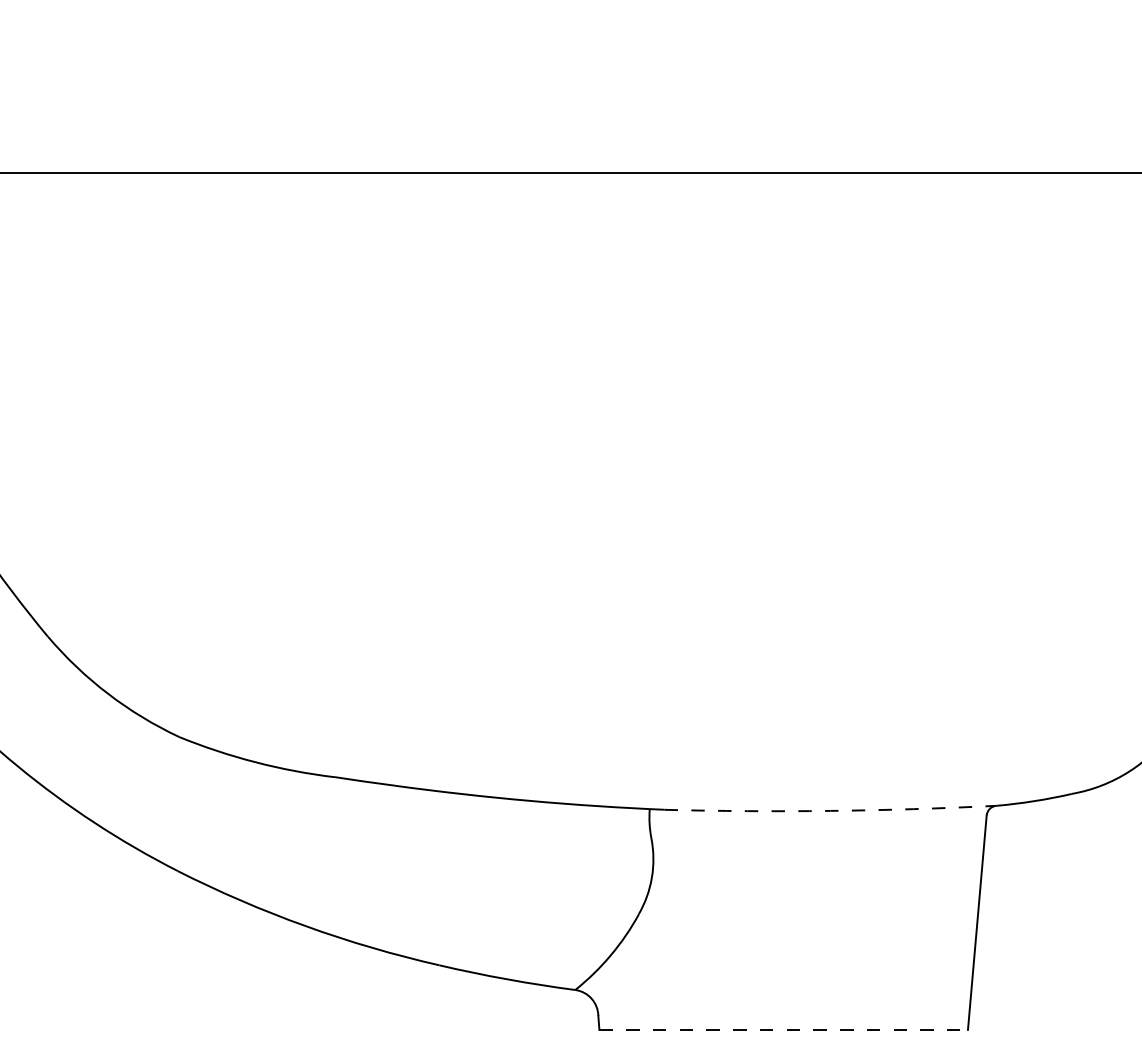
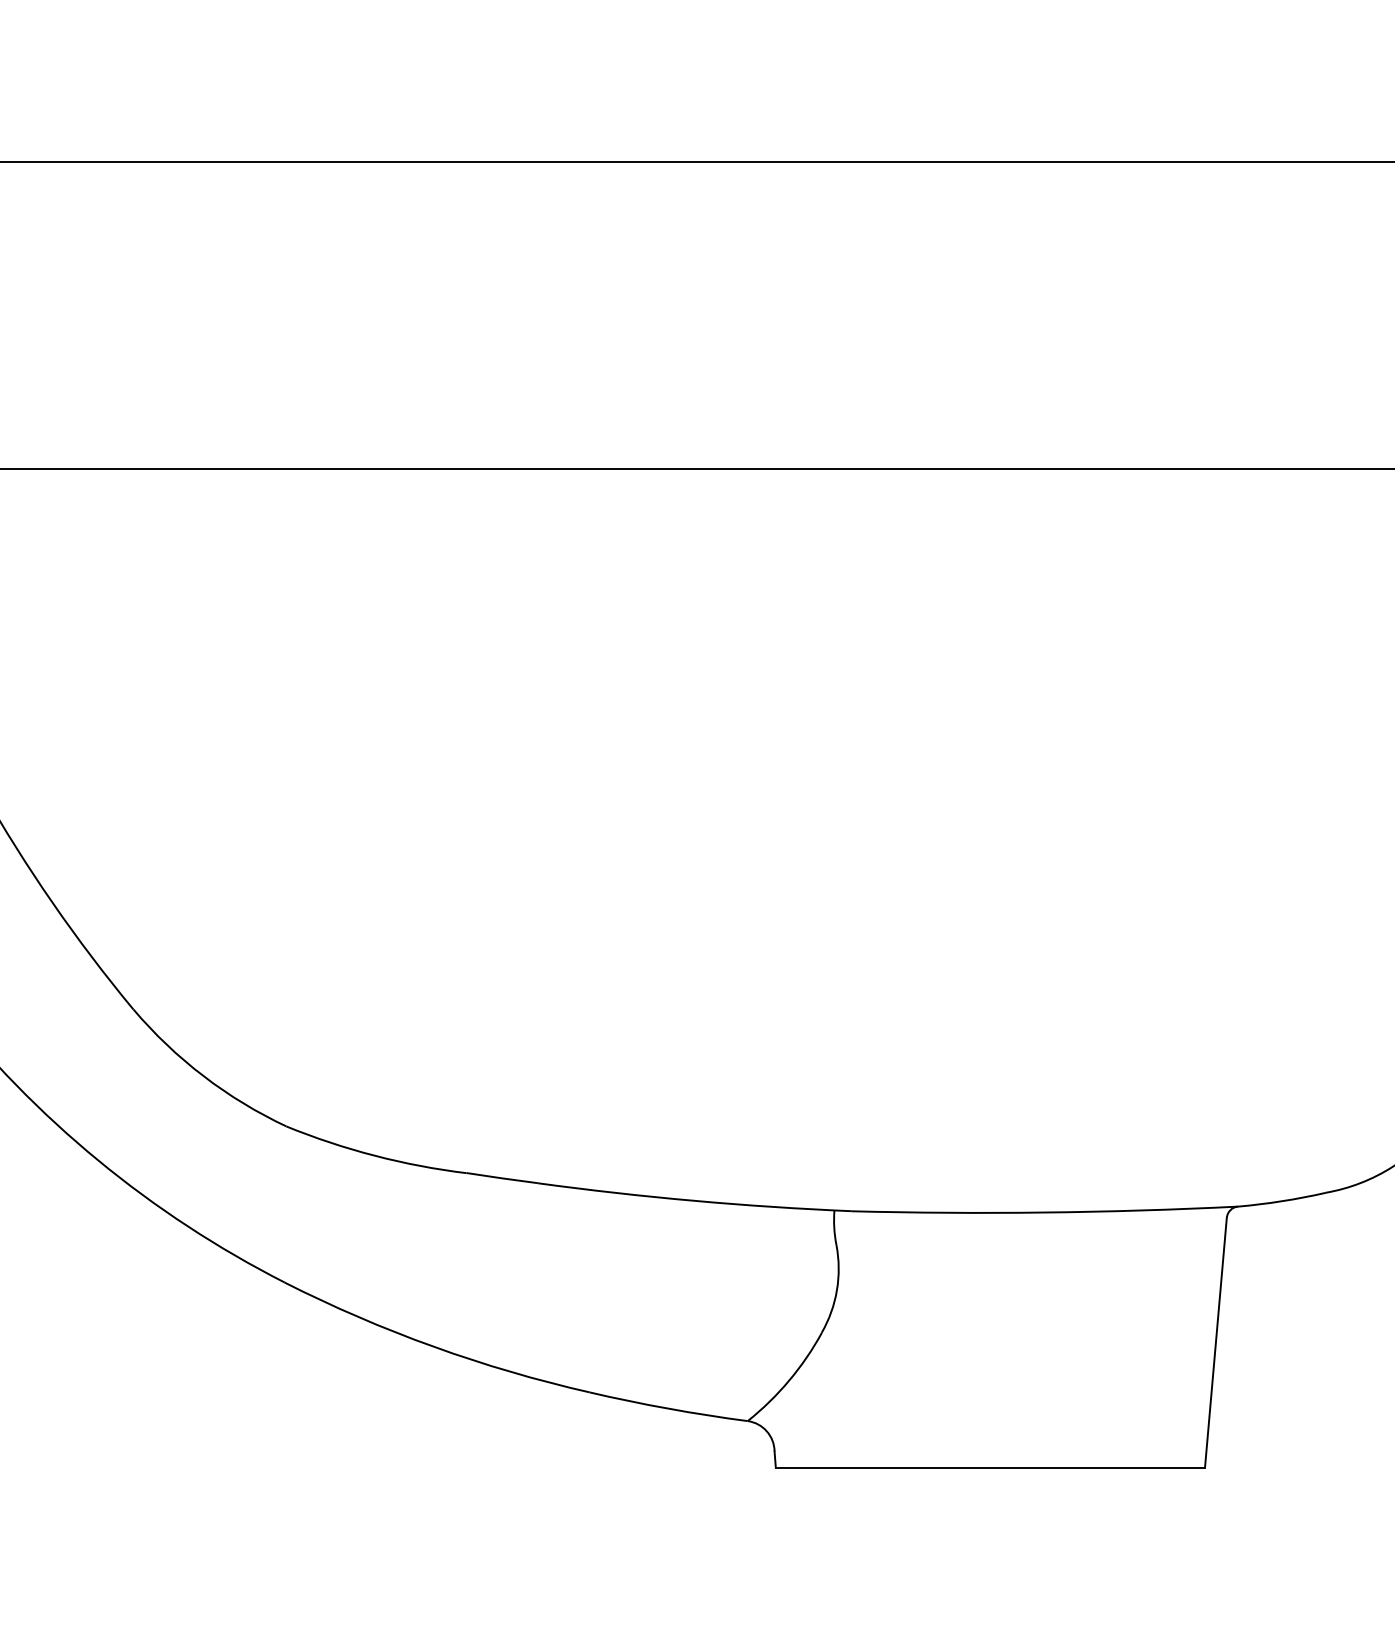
arc: (830, 810) -> (1044, 1212), dashed -> solid
line: (783, 1029) -> (990, 1467), dashed -> solid

